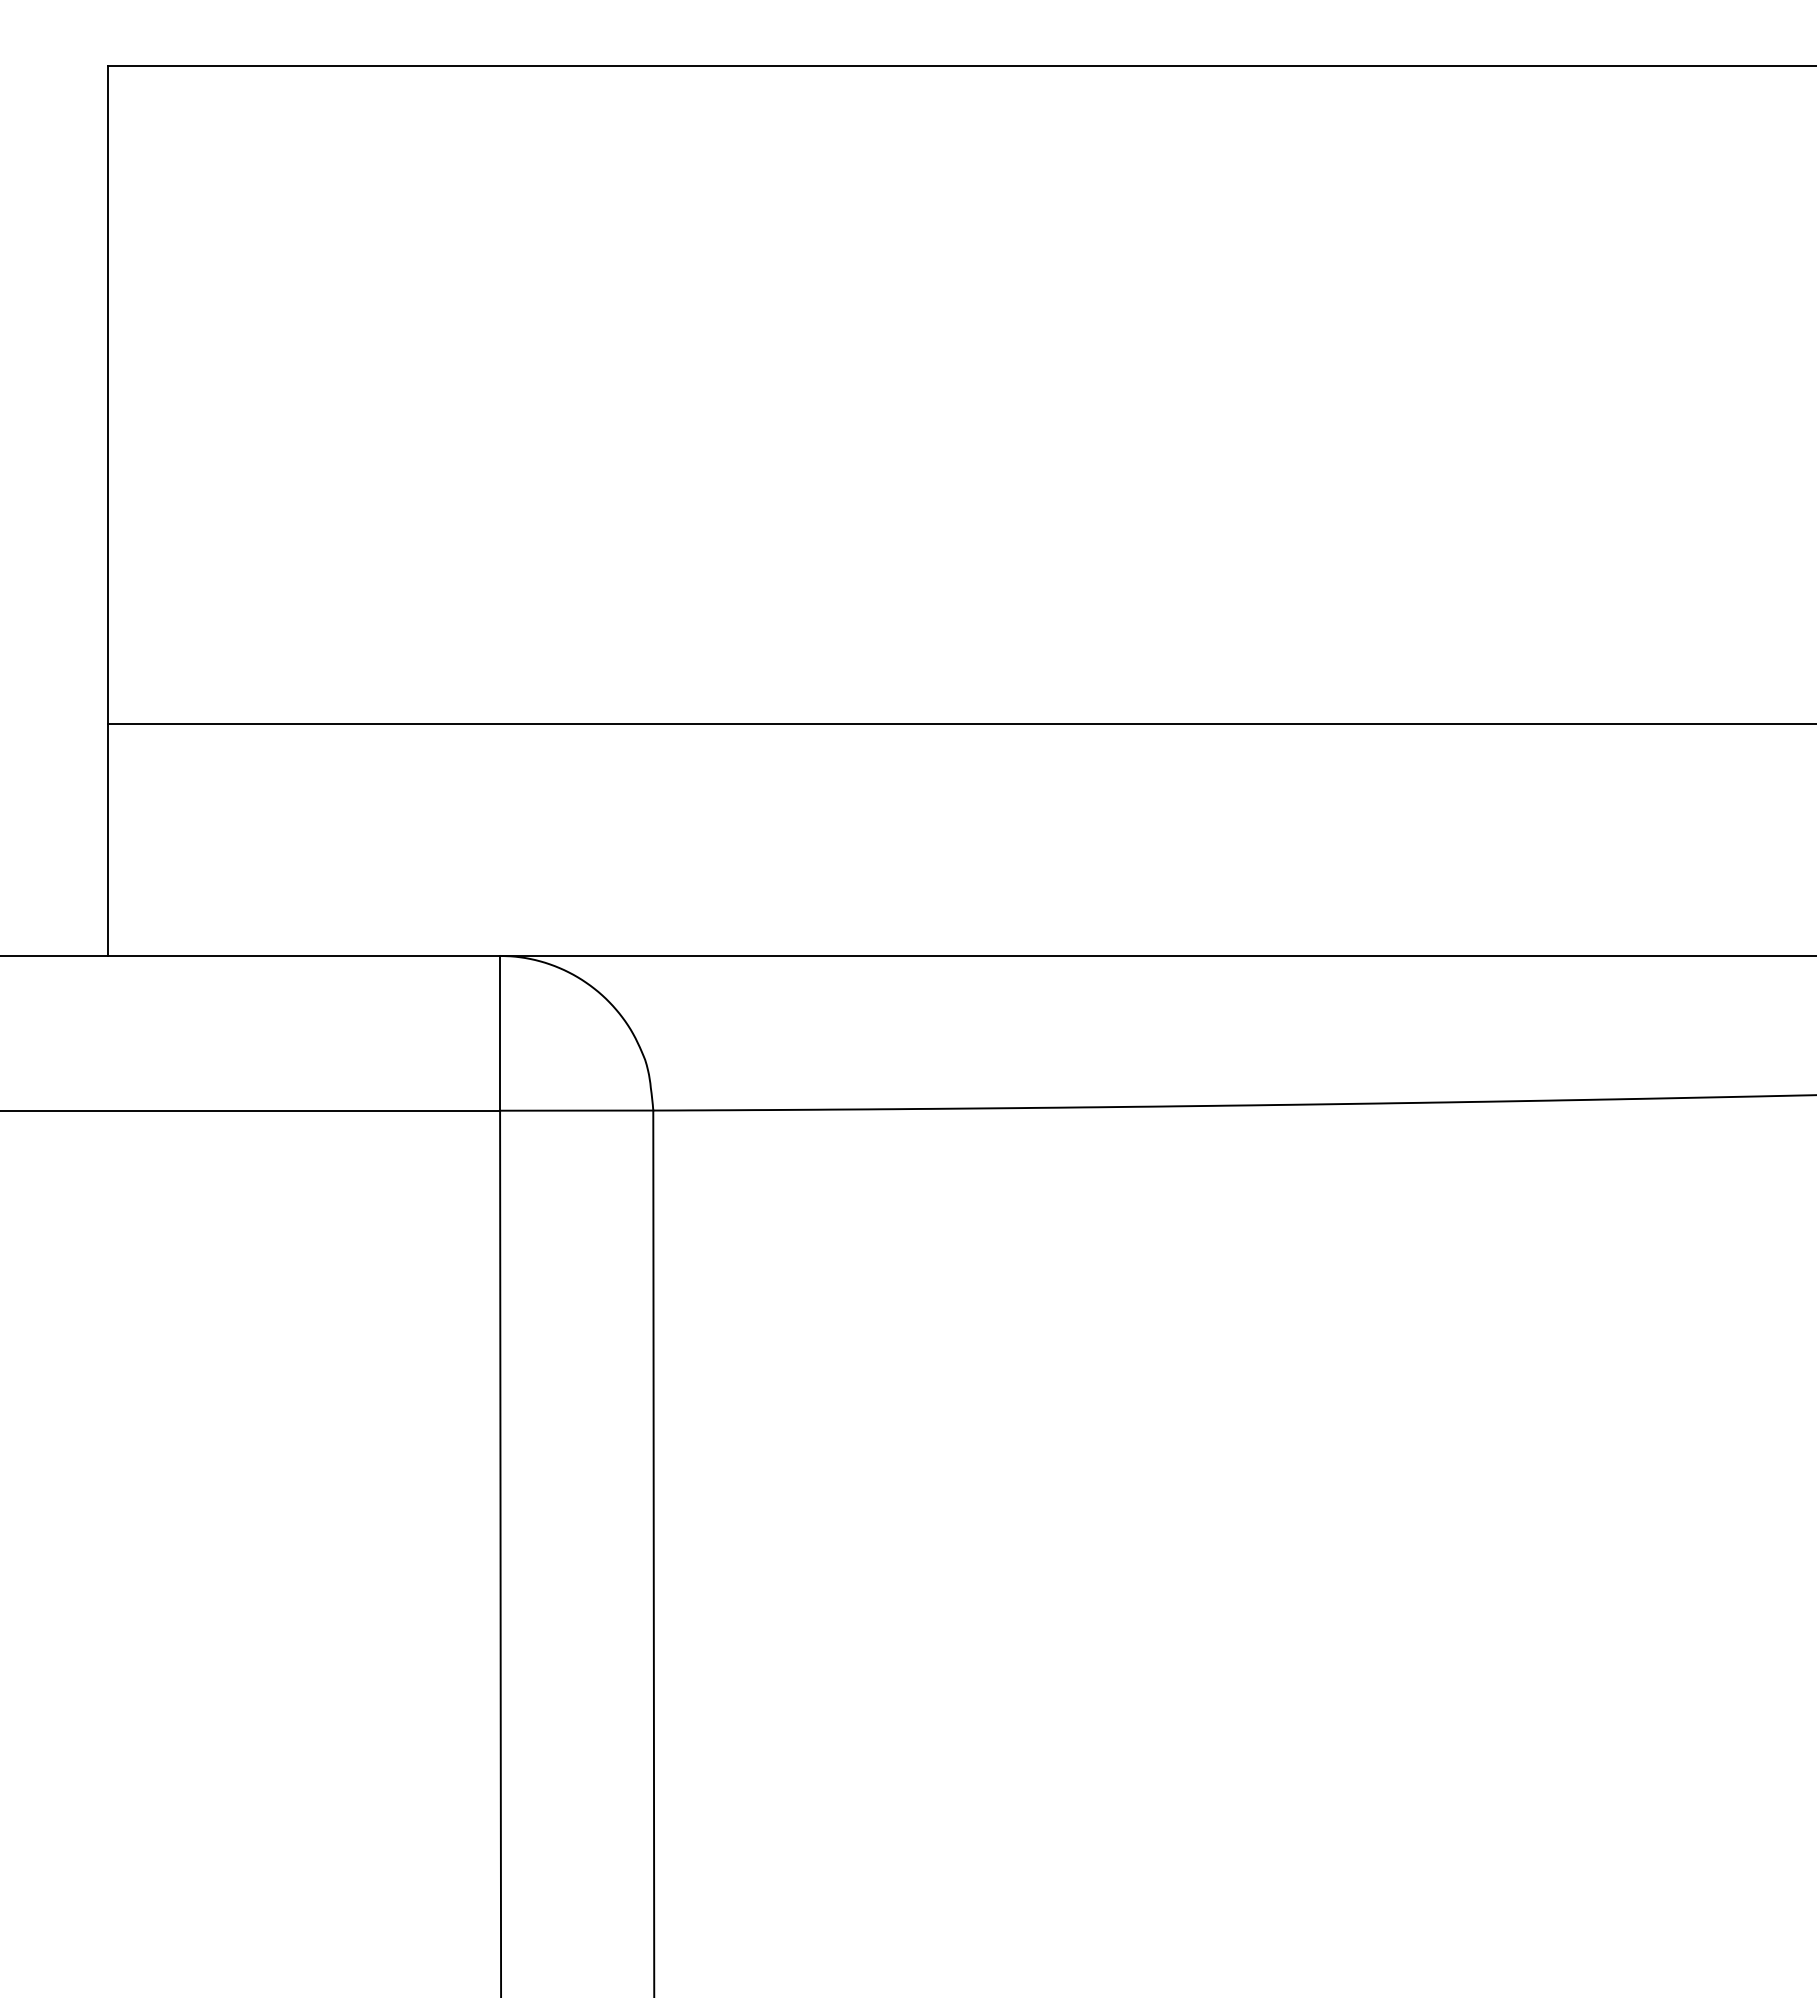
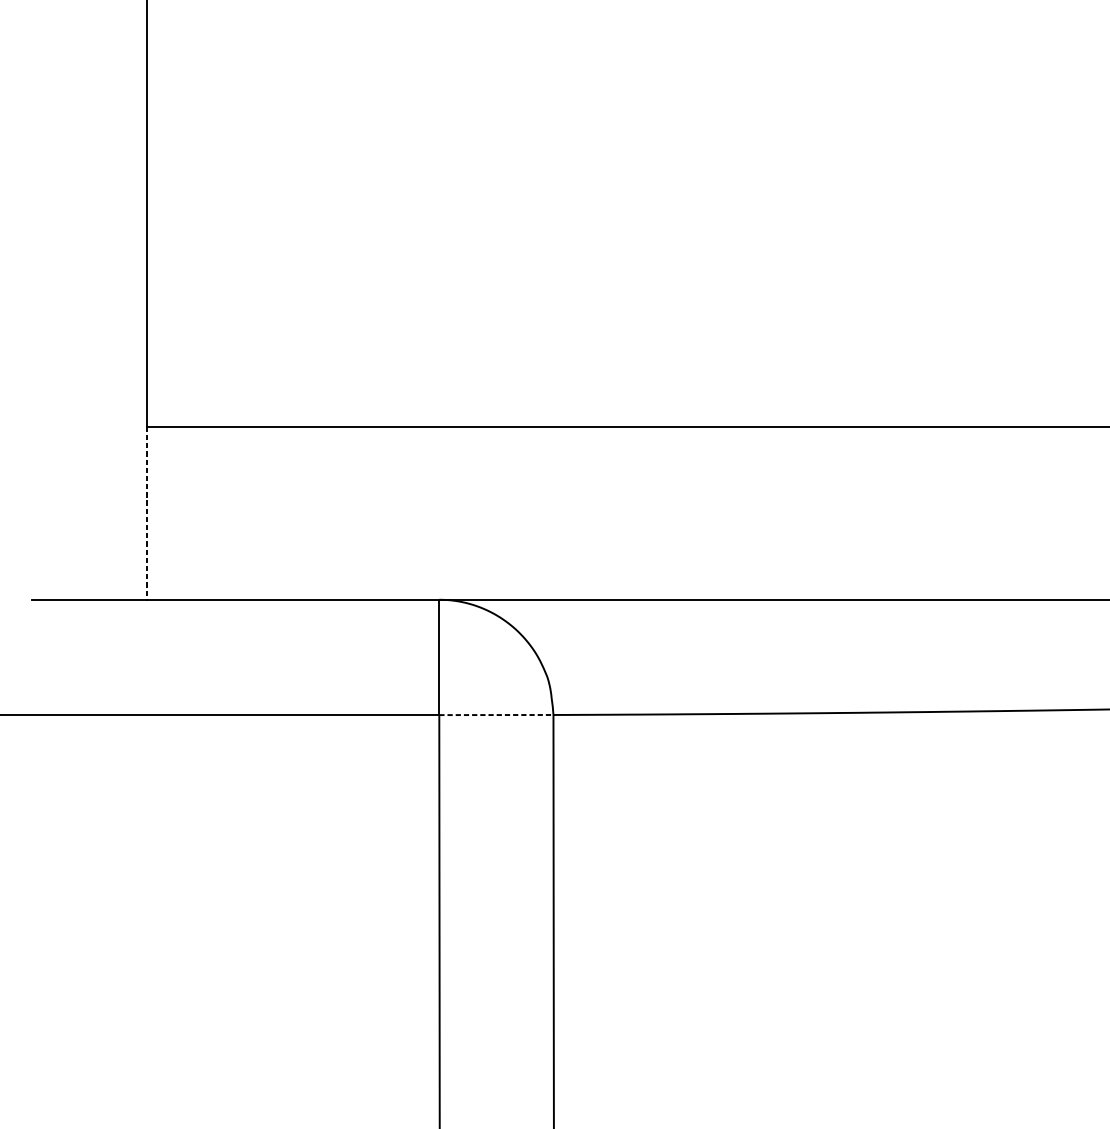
line: (108, 840) -> (147, 513), solid -> dashed
line: (576, 1110) -> (496, 714), solid -> dashed

